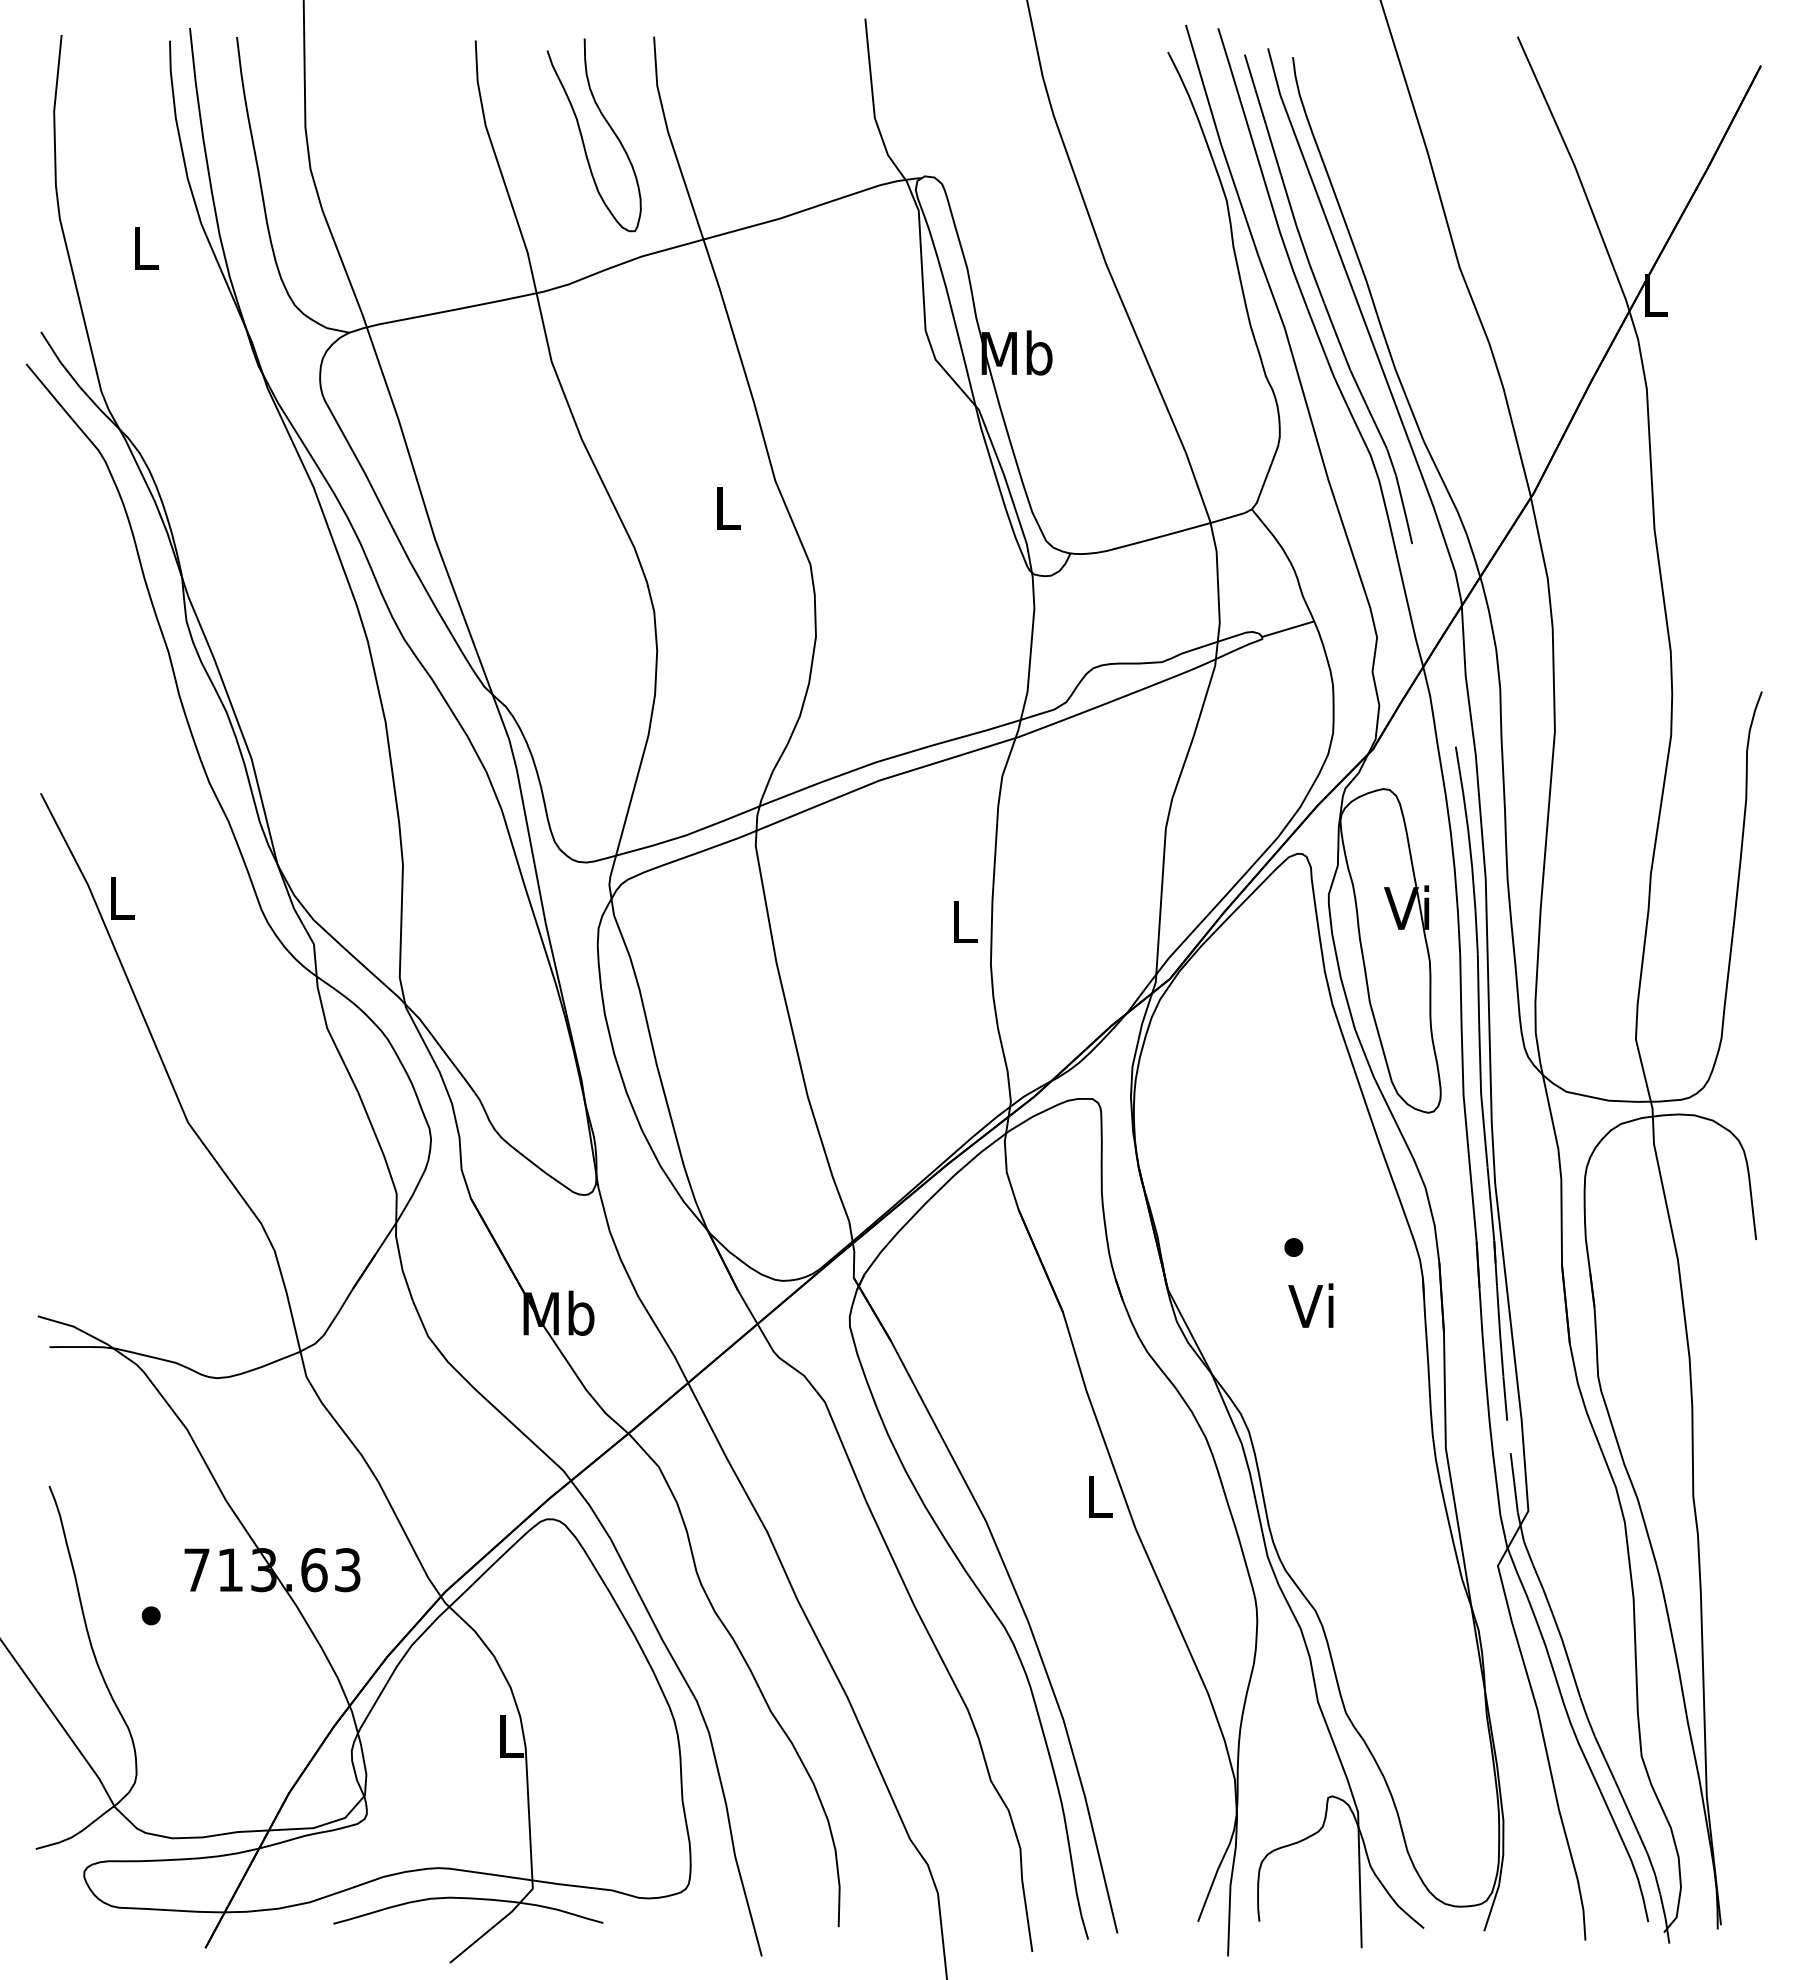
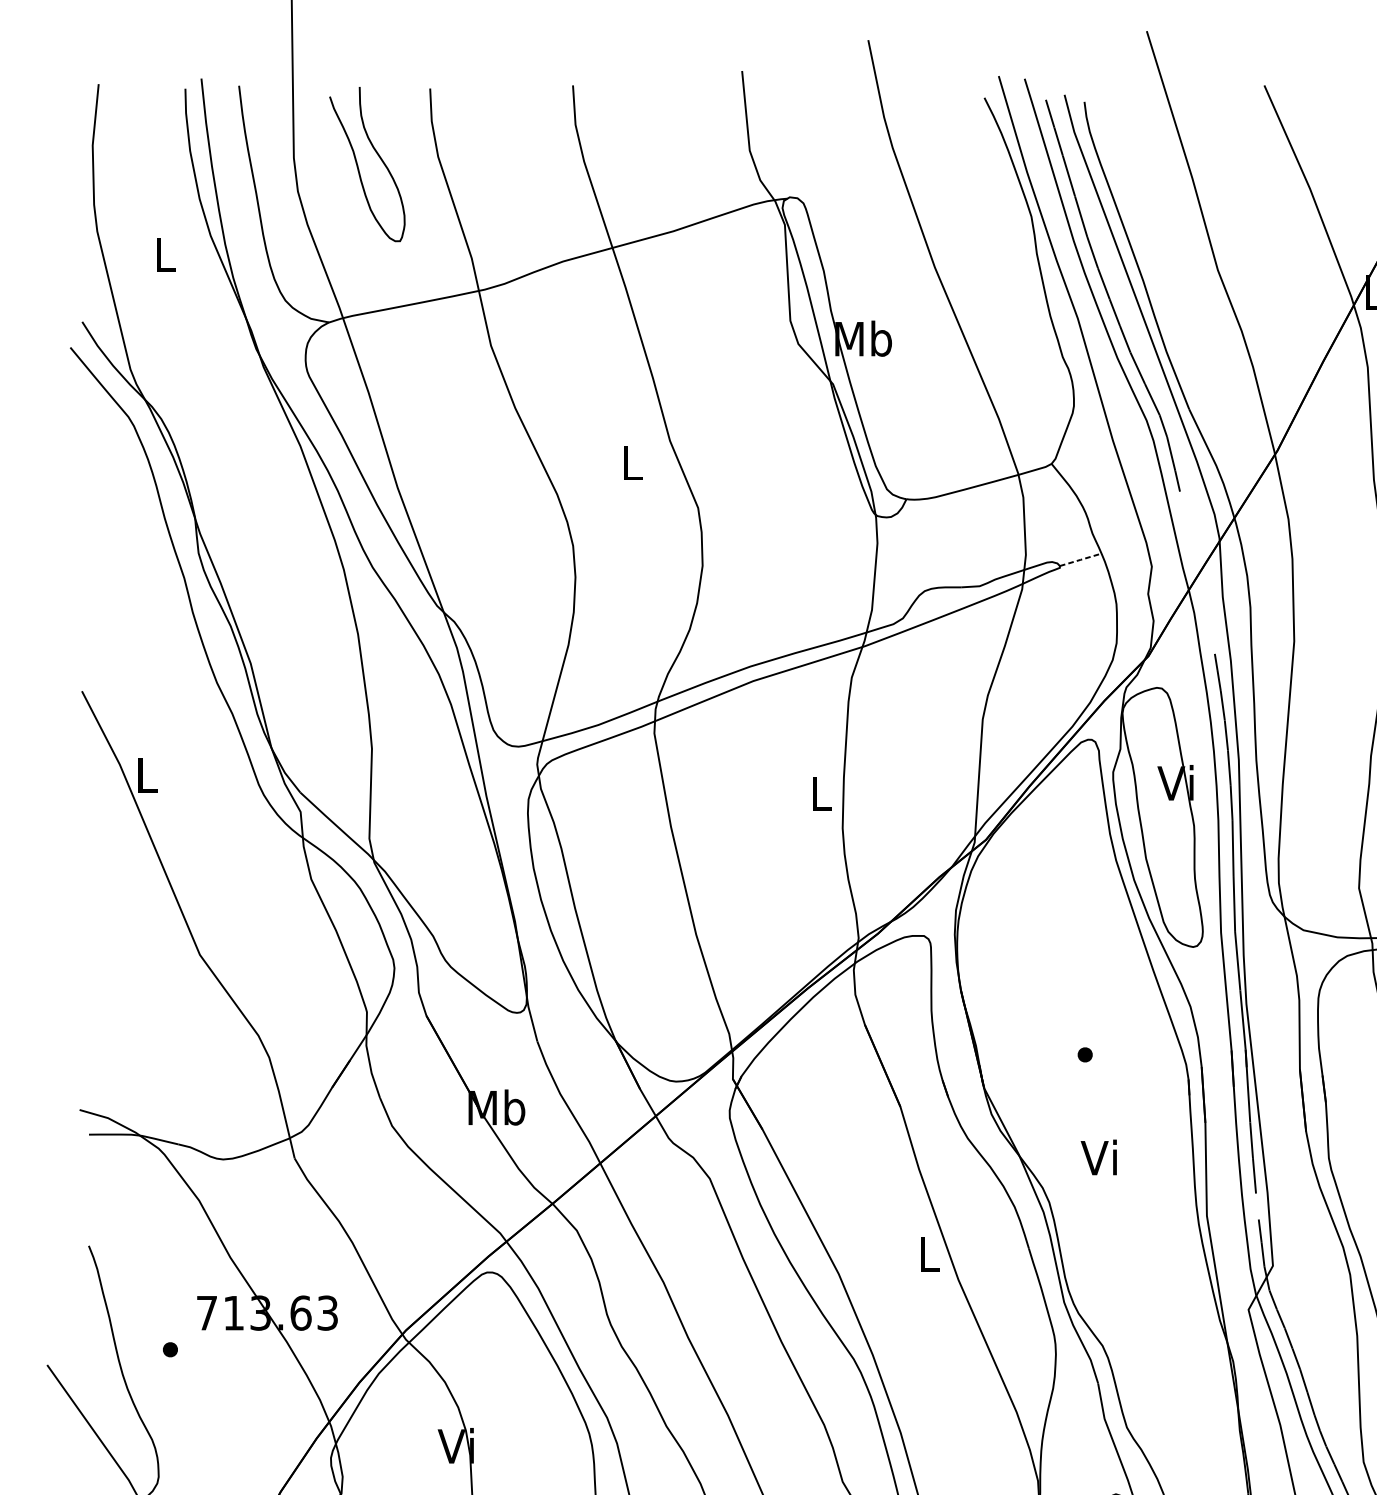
curve: (583, 138) -> (358, 167), moved
line: (1288, 629) -> (1080, 560), solid -> dashed
text: (1310, 1305) -> (1098, 1157), moved
text: (507, 1735) -> (455, 1445), L -> Vi

